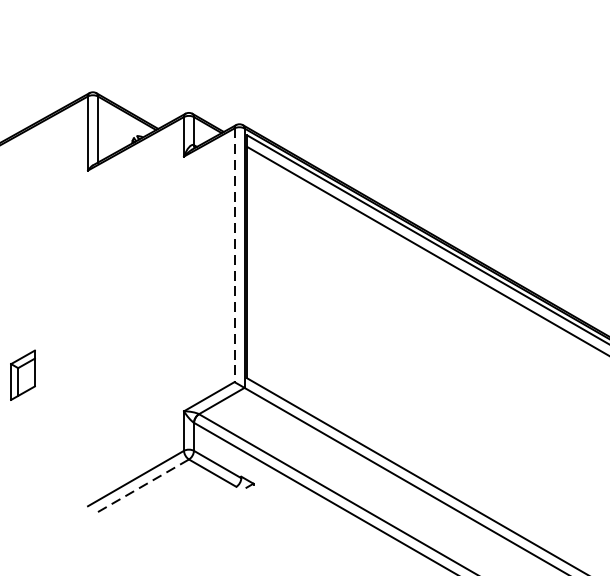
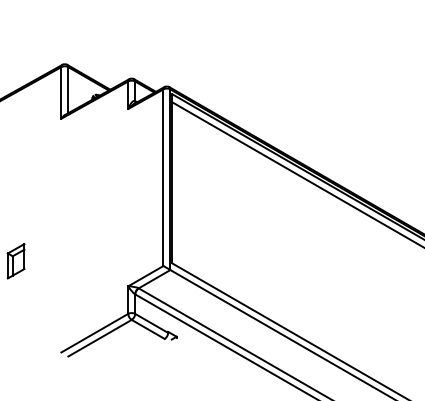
line: (234, 256) -> (163, 178), dashed -> solid
line: (144, 486) -> (100, 338), dashed -> solid

